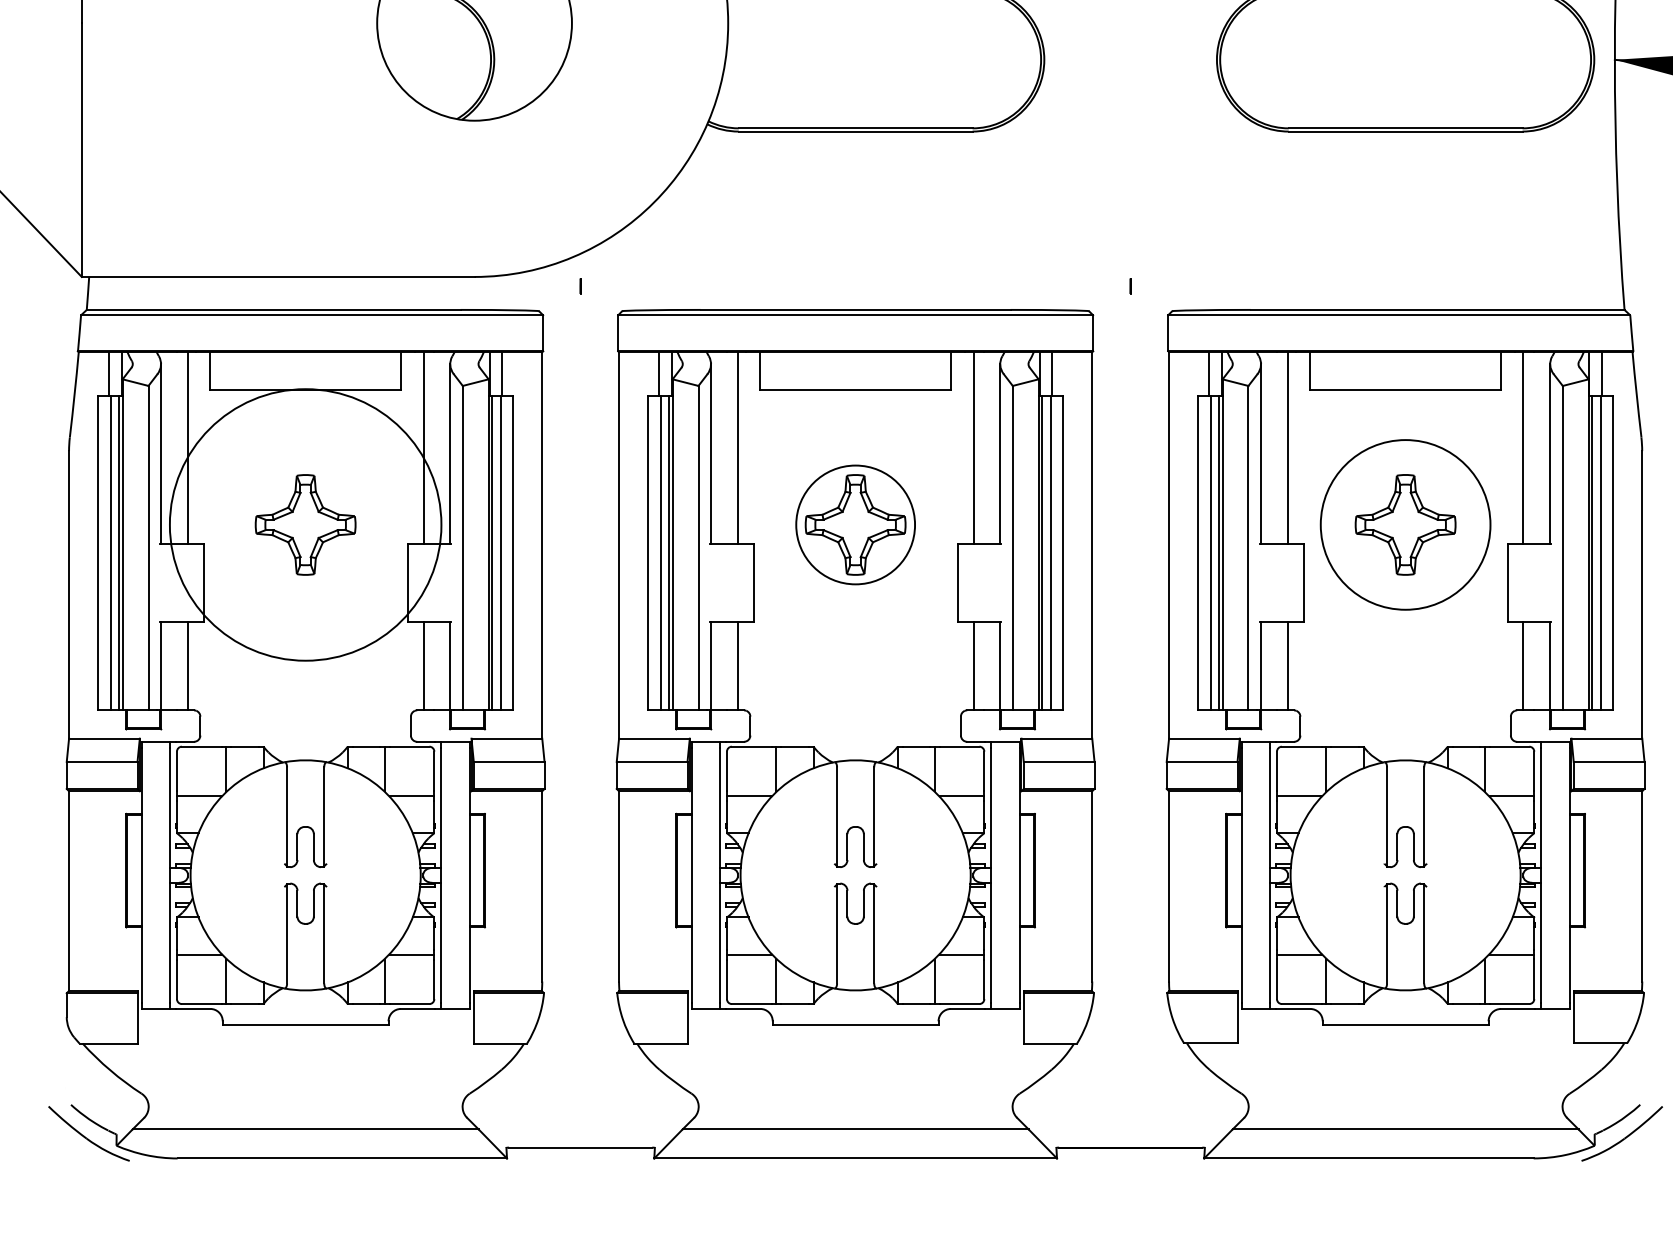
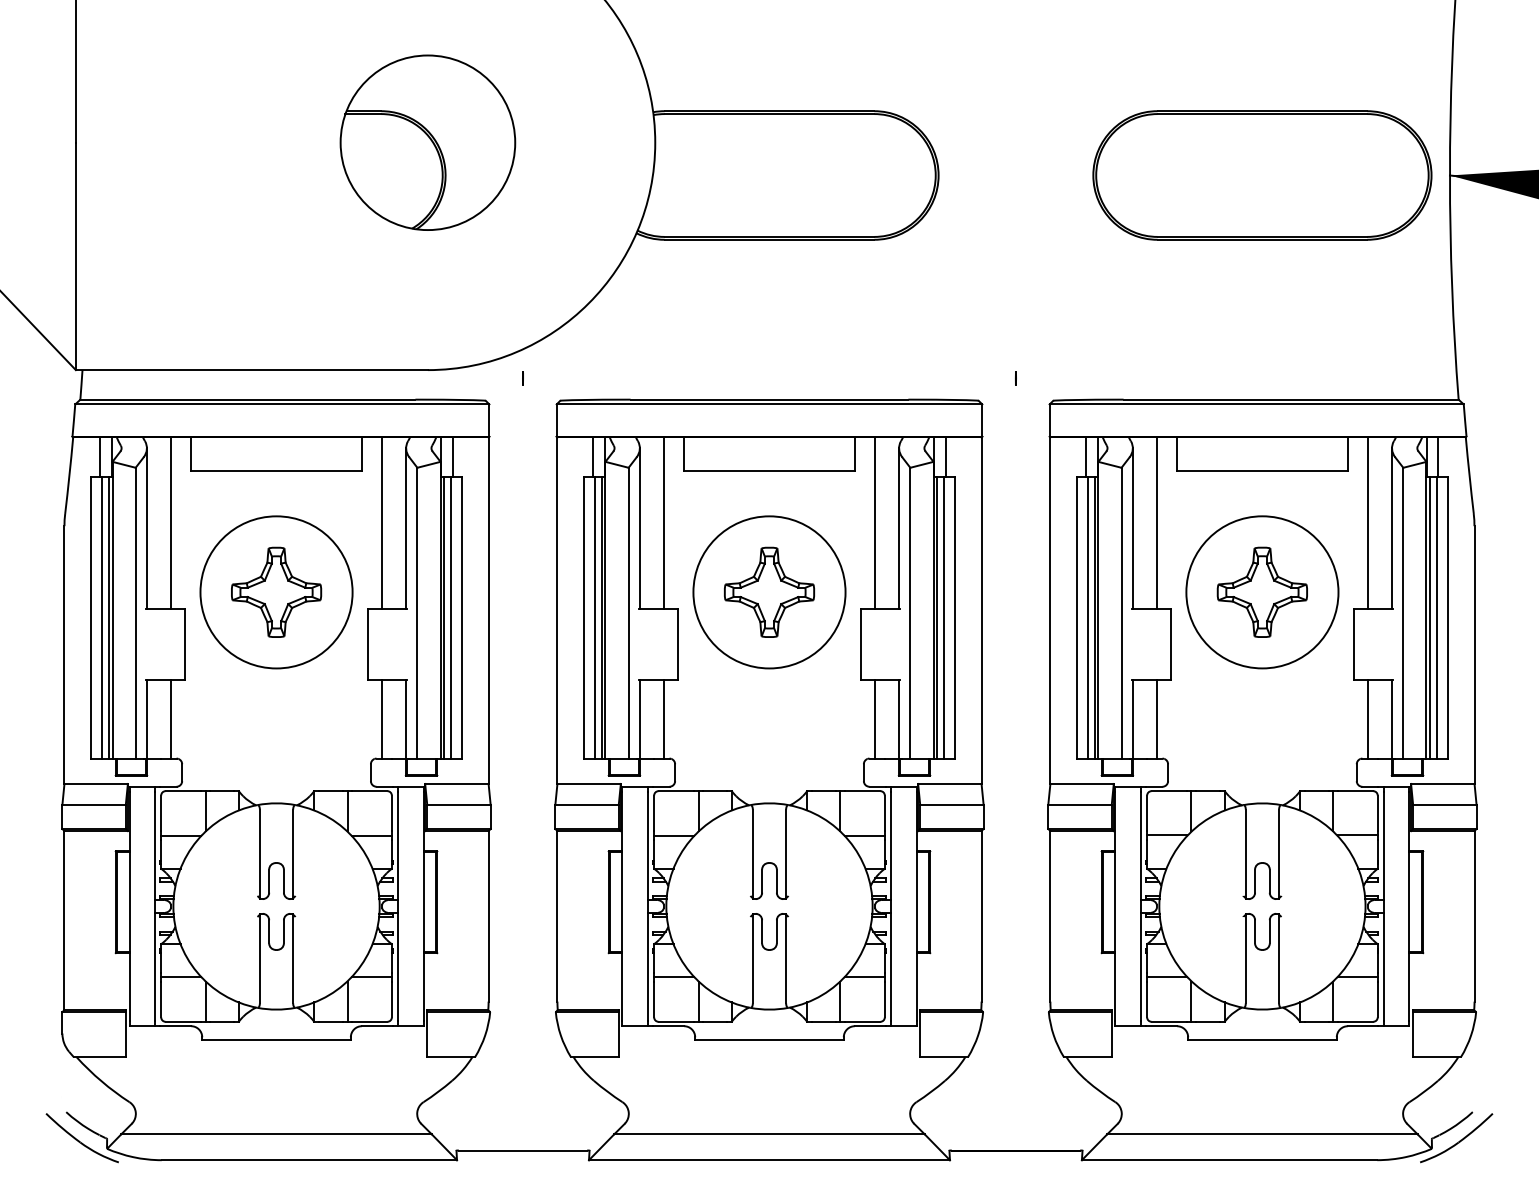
circle: (305, 525) -> (276, 592), size x0.62
circle: (855, 525) -> (769, 592), size x1.43

